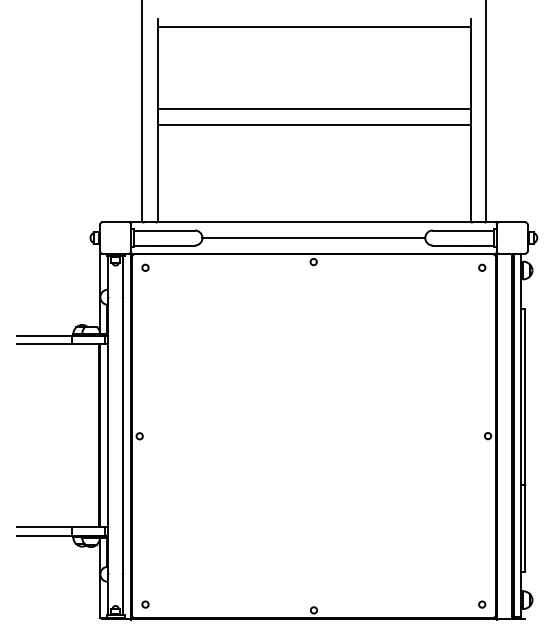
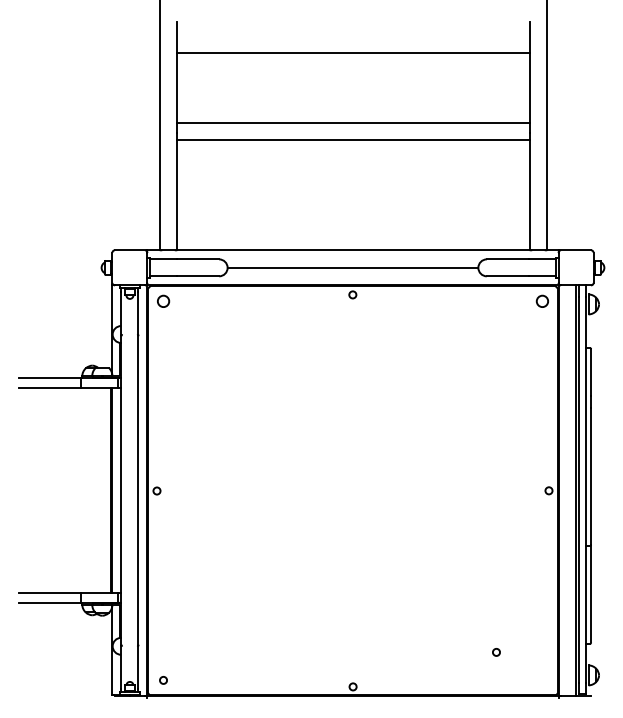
line: (314, 27) -> (353, 53), moved
circle: (145, 267) -> (163, 301), size x1.6
circle: (482, 267) -> (542, 301), size x1.6
circle: (482, 604) -> (496, 652), moved

